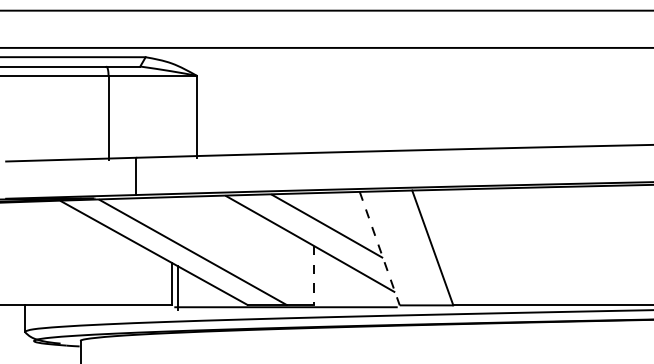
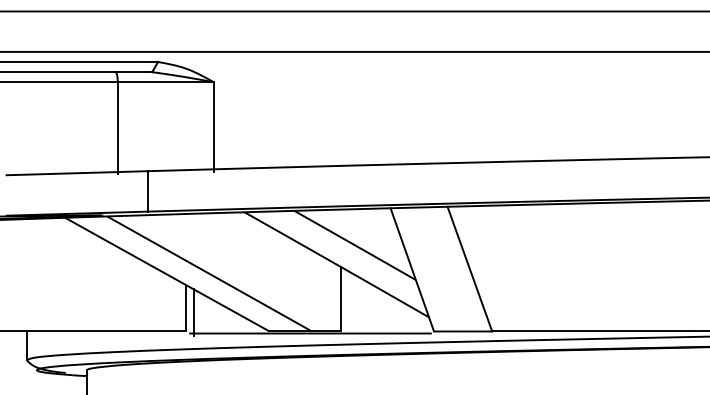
line: (379, 249) -> (412, 270), dashed -> solid
line: (314, 275) -> (341, 299), dashed -> solid

